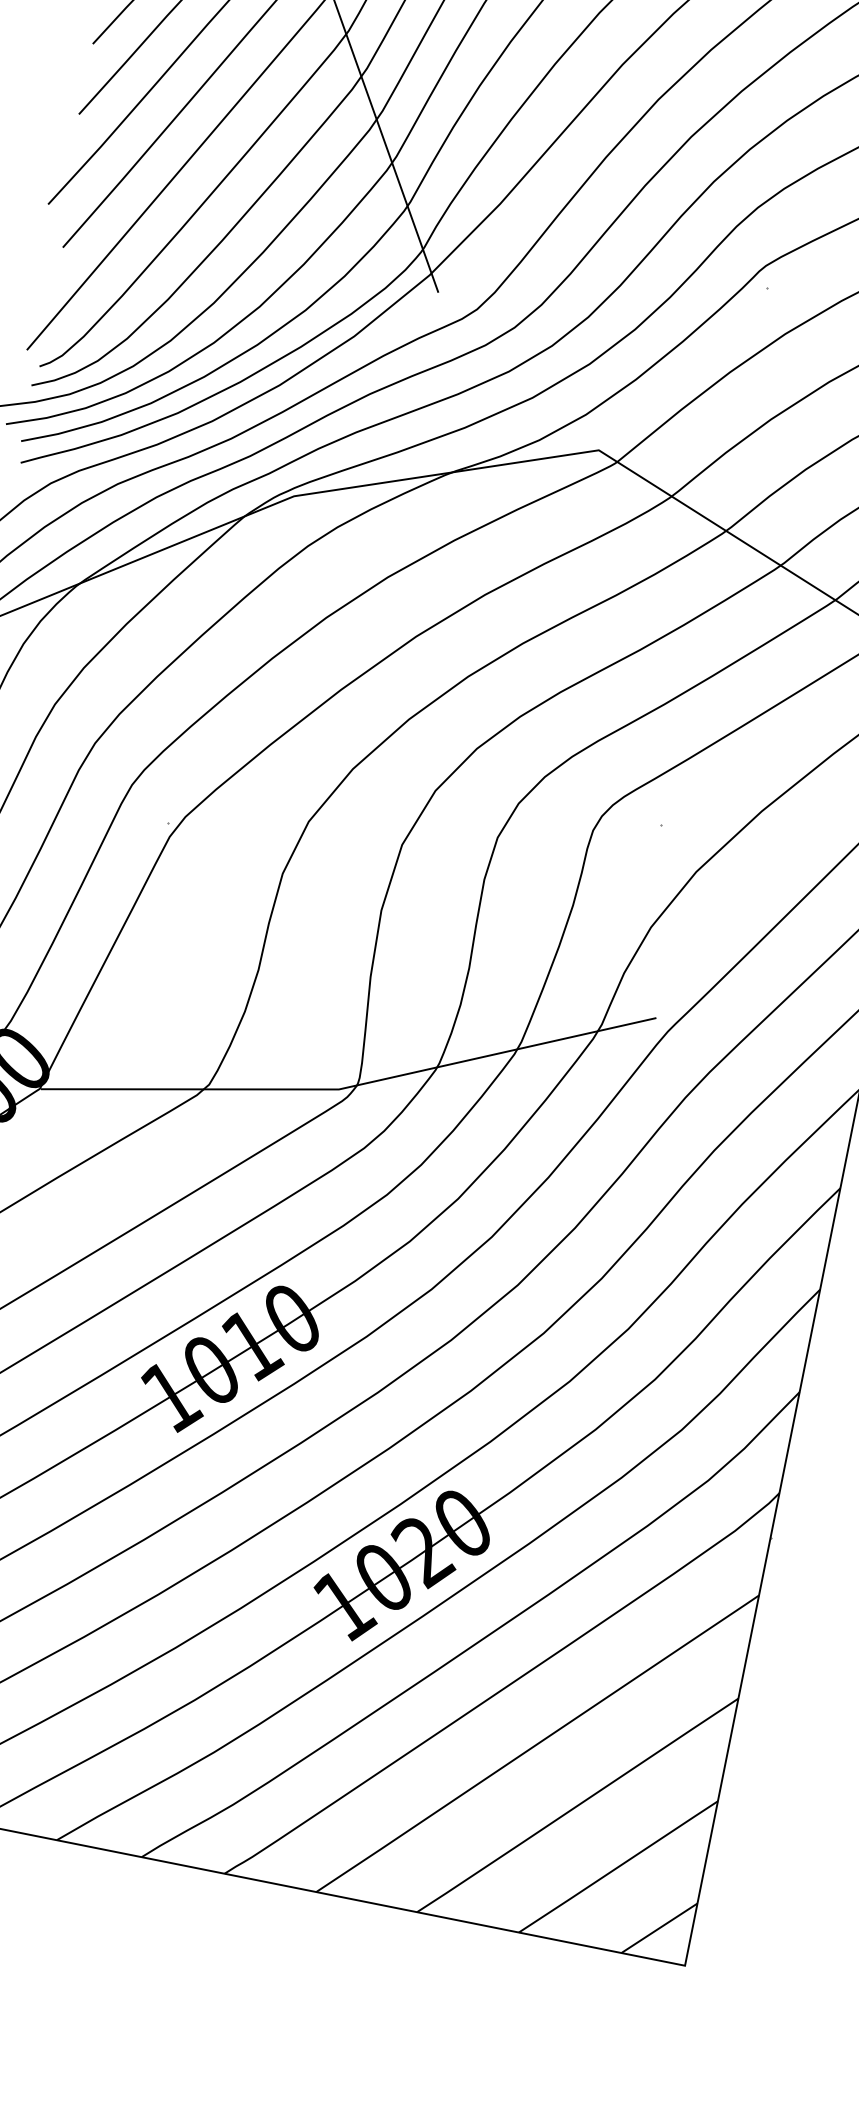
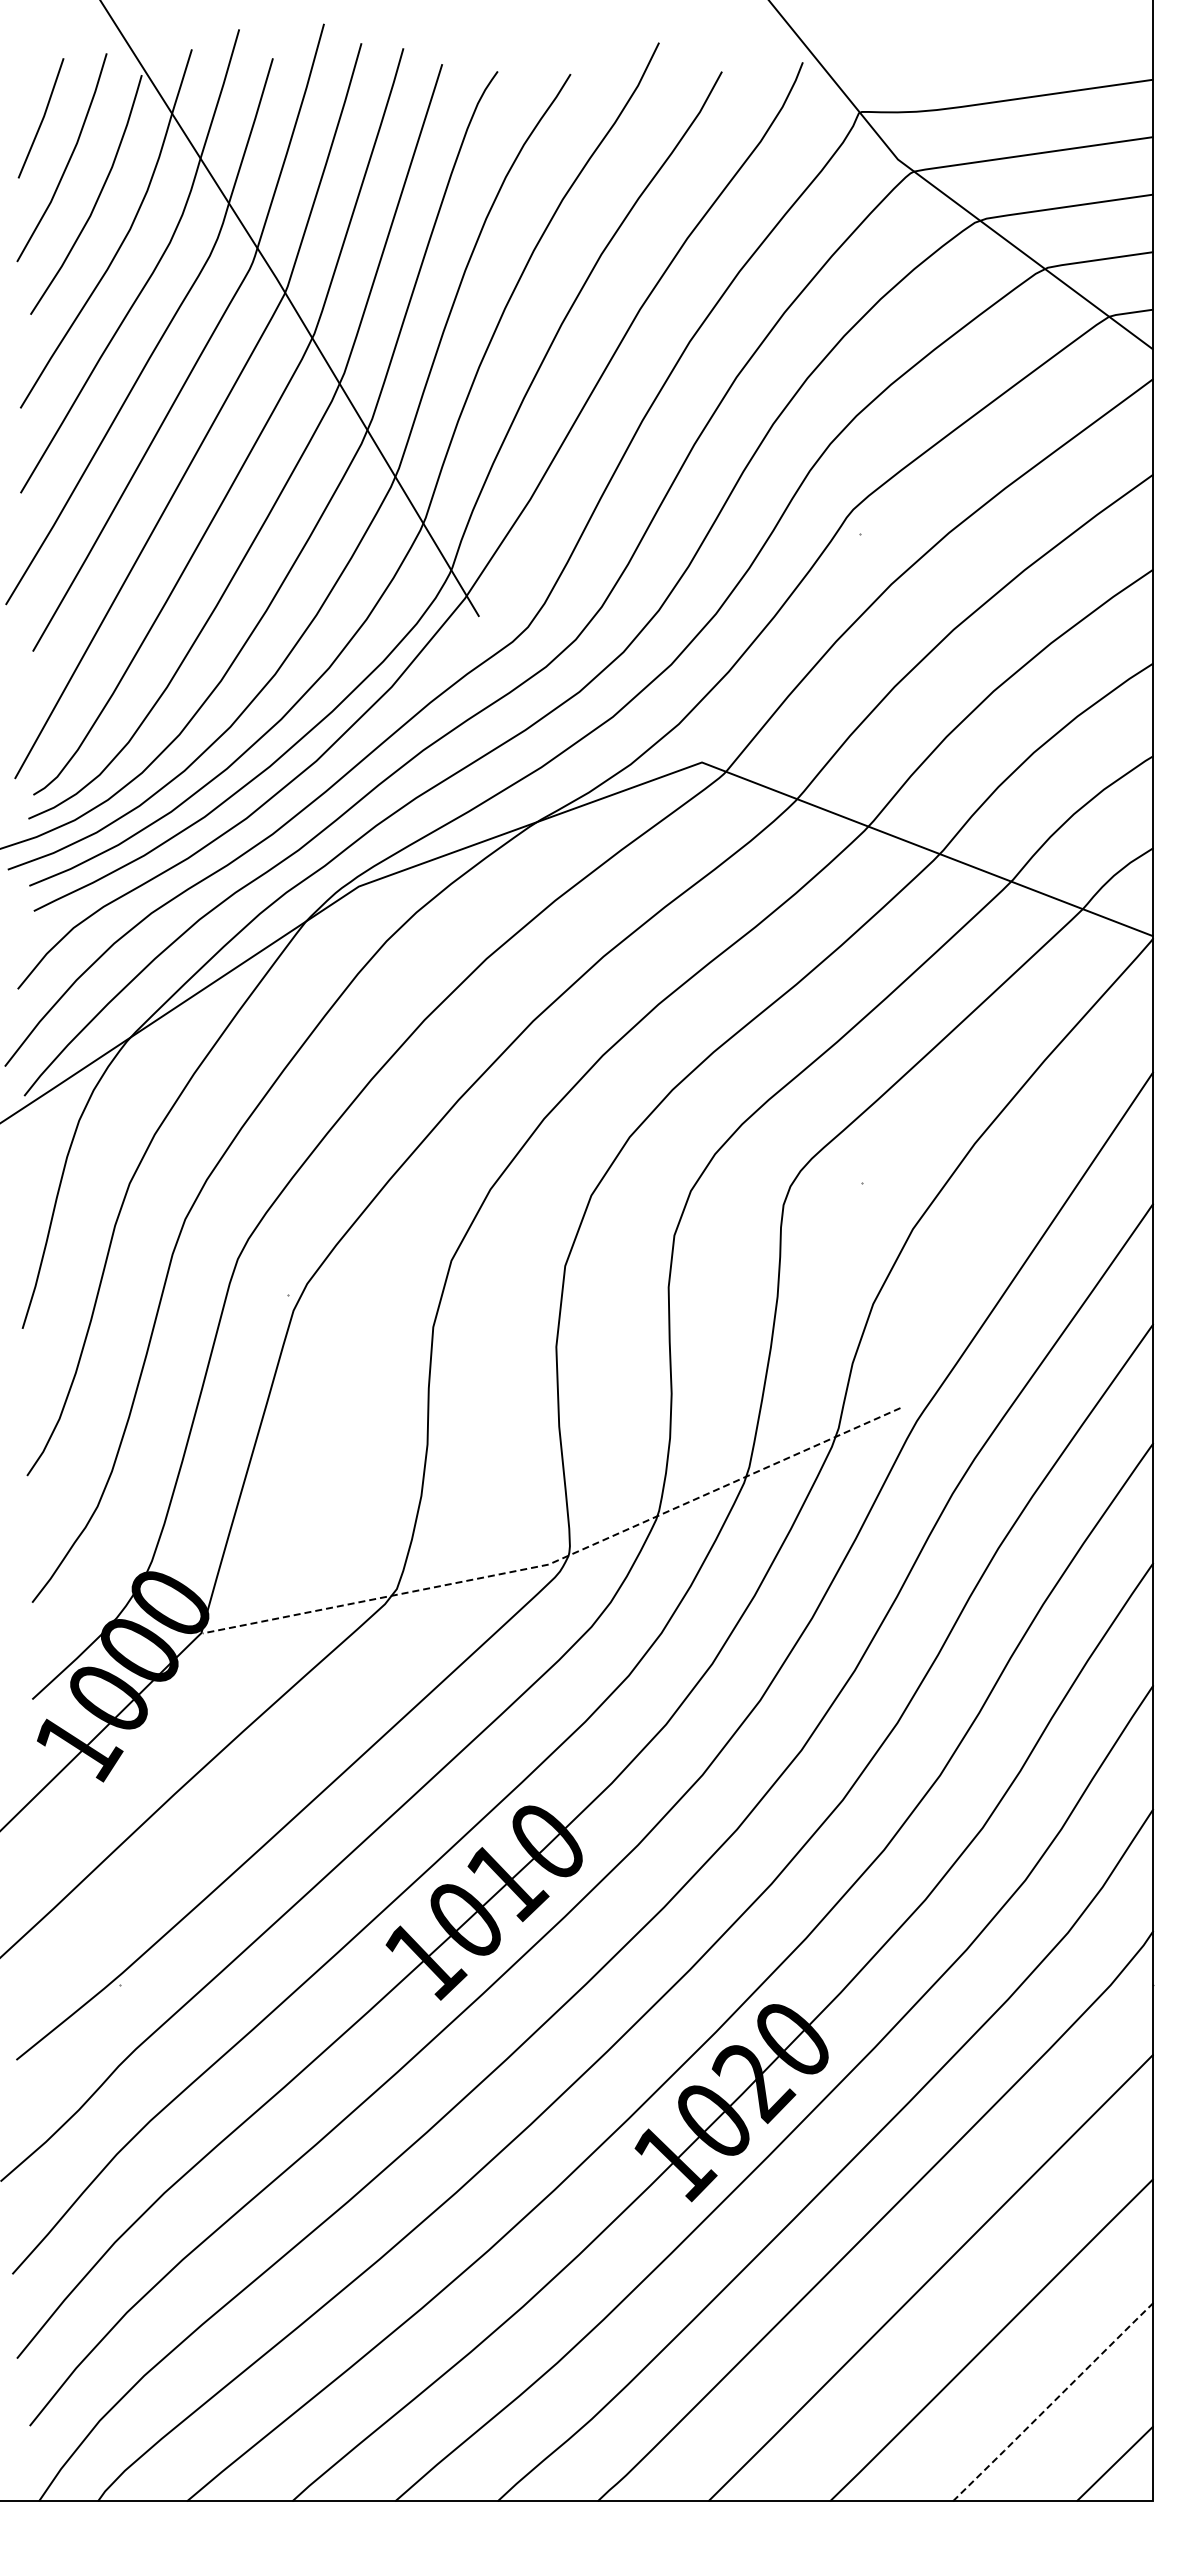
line: (352, 1086) -> (563, 1558), solid -> dashed
line: (618, 1867) -> (1053, 2402), solid -> dashed

